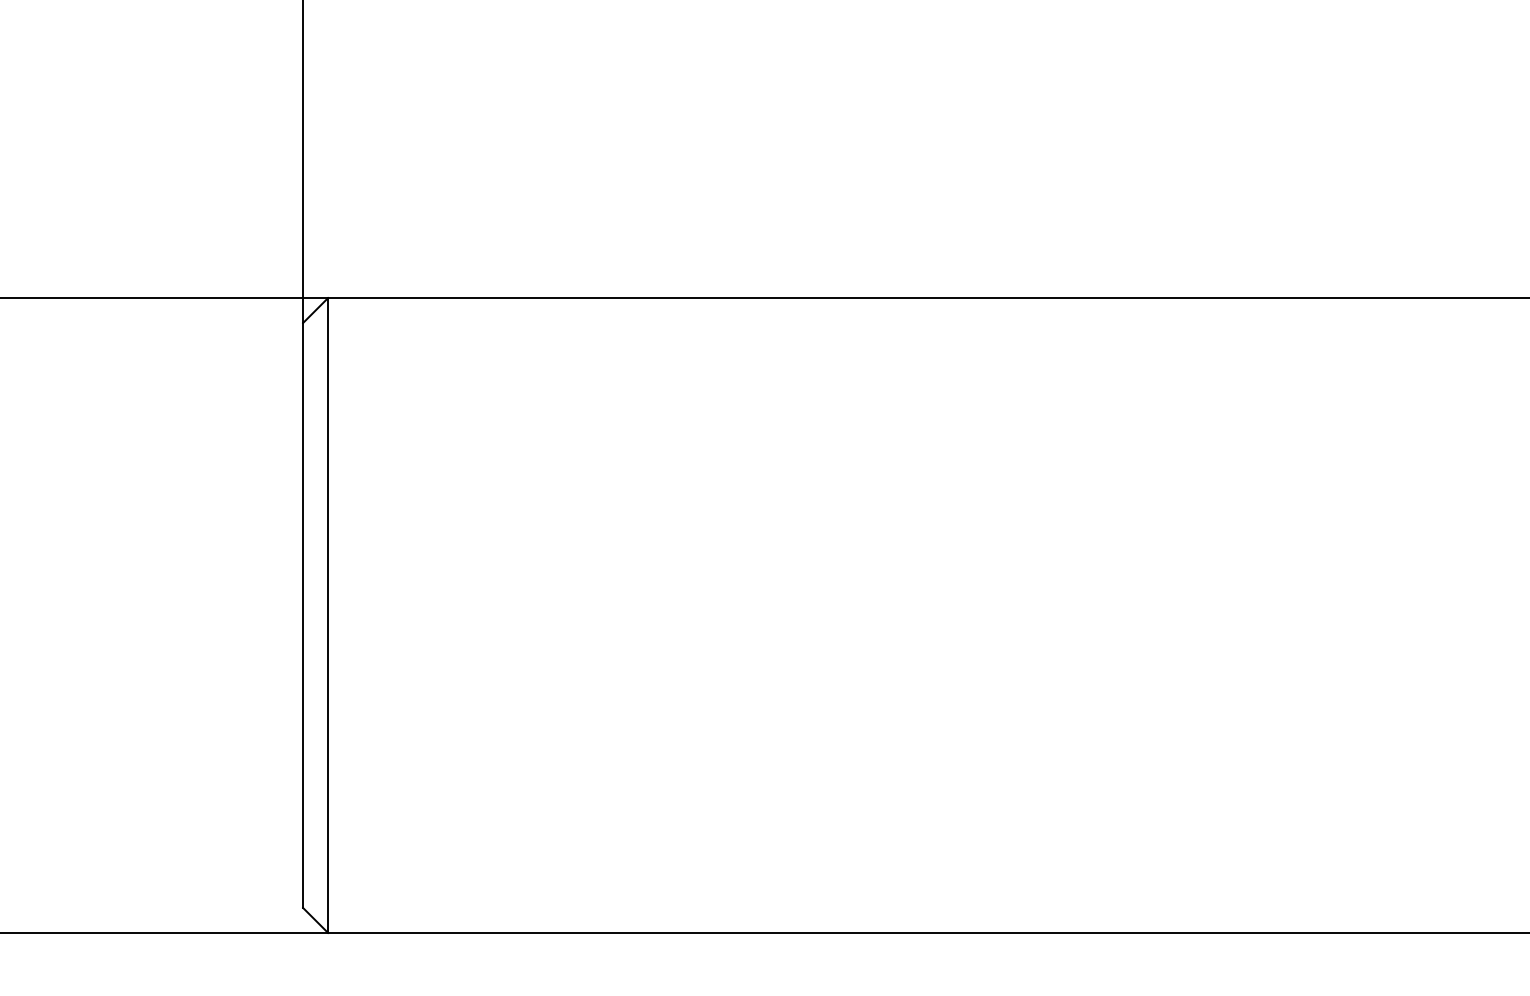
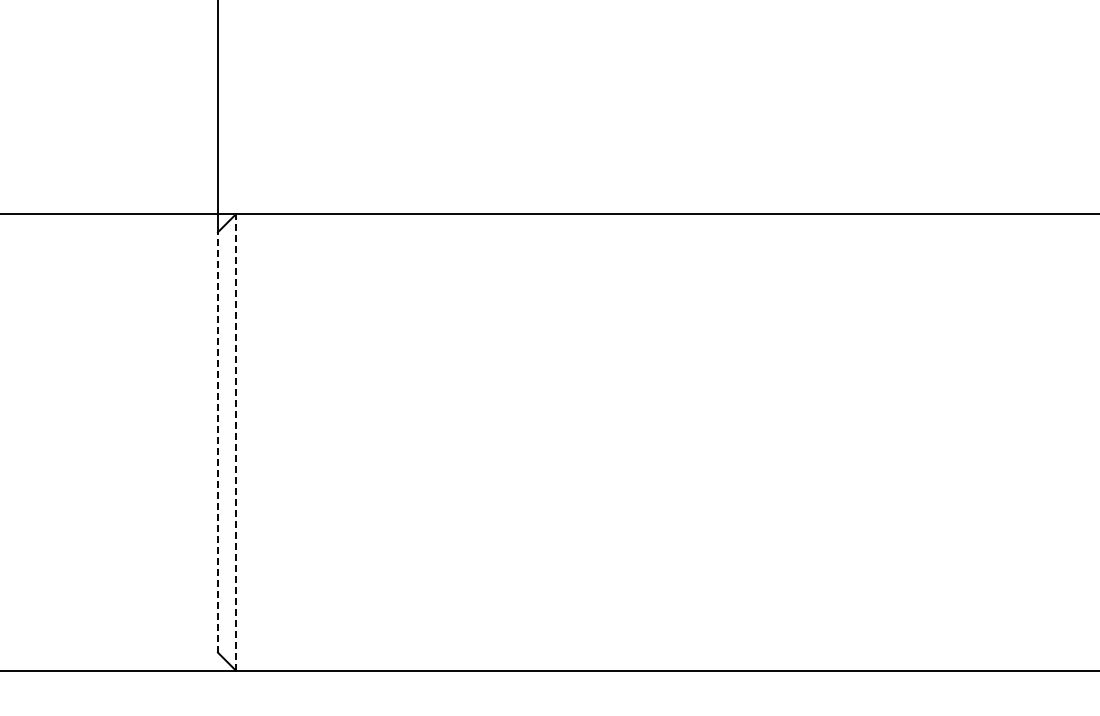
line: (302, 614) -> (217, 441), solid -> dashed
line: (327, 614) -> (235, 441), solid -> dashed

